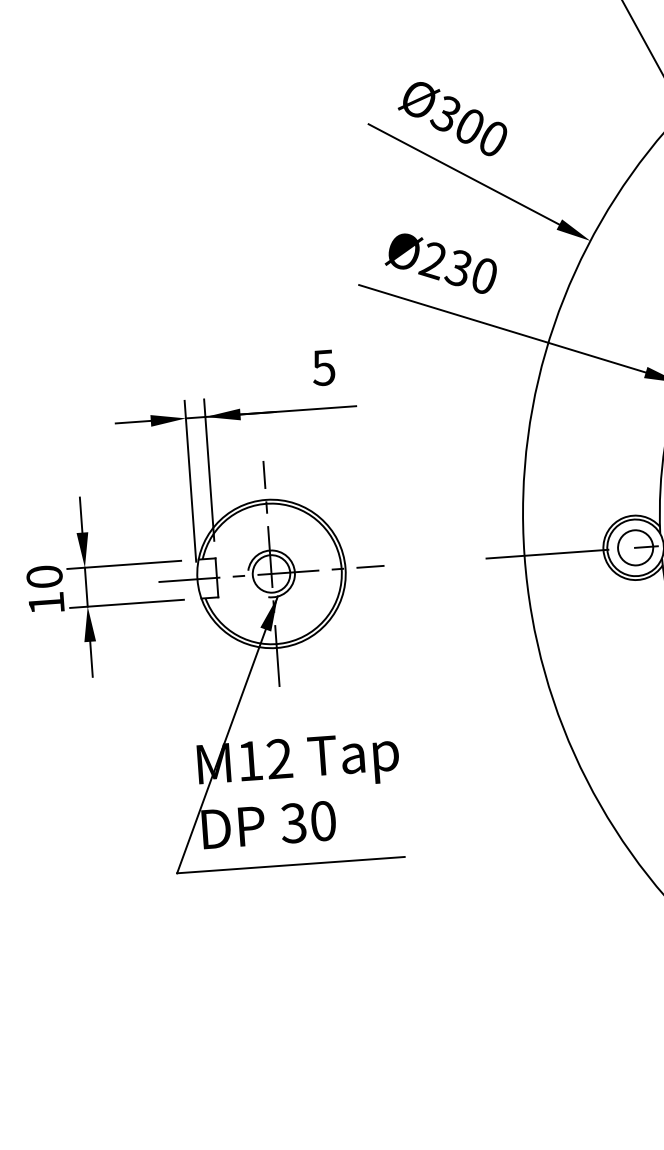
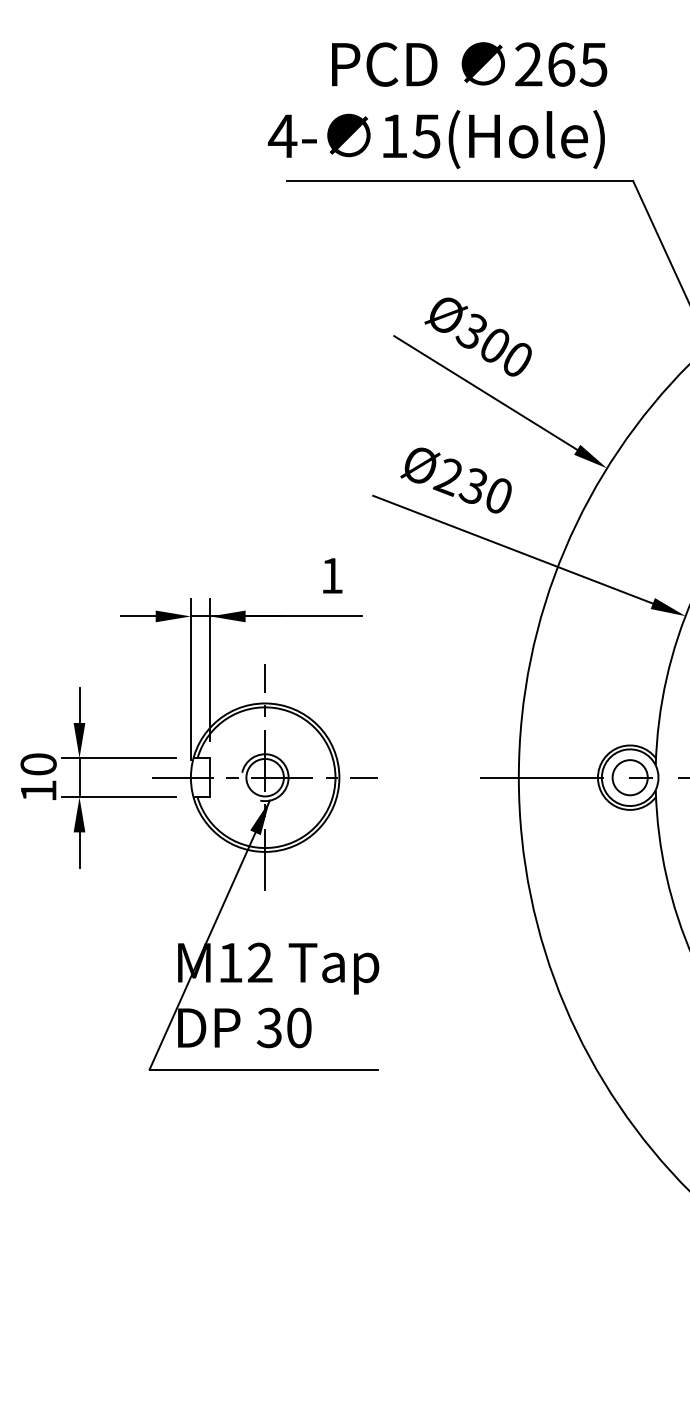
text: (323, 367) -> (331, 575), 5 -> 1

